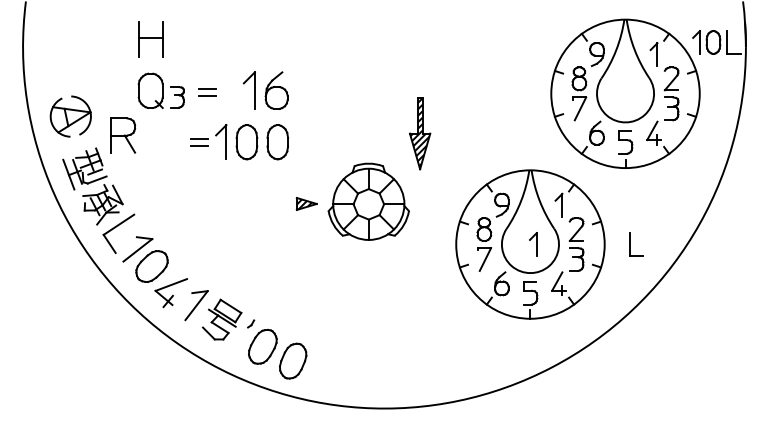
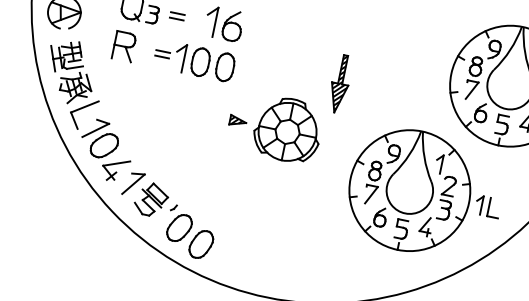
part: (123, 135) -> (124, 46), moved
part: (533, 244) -> (479, 205), moved

